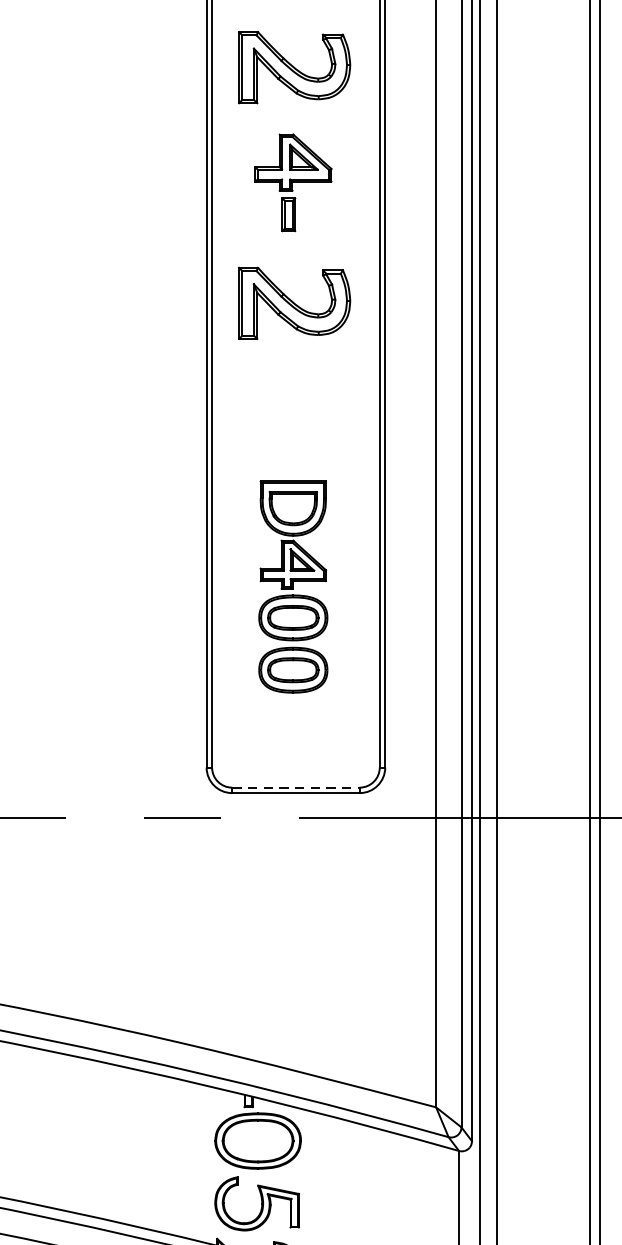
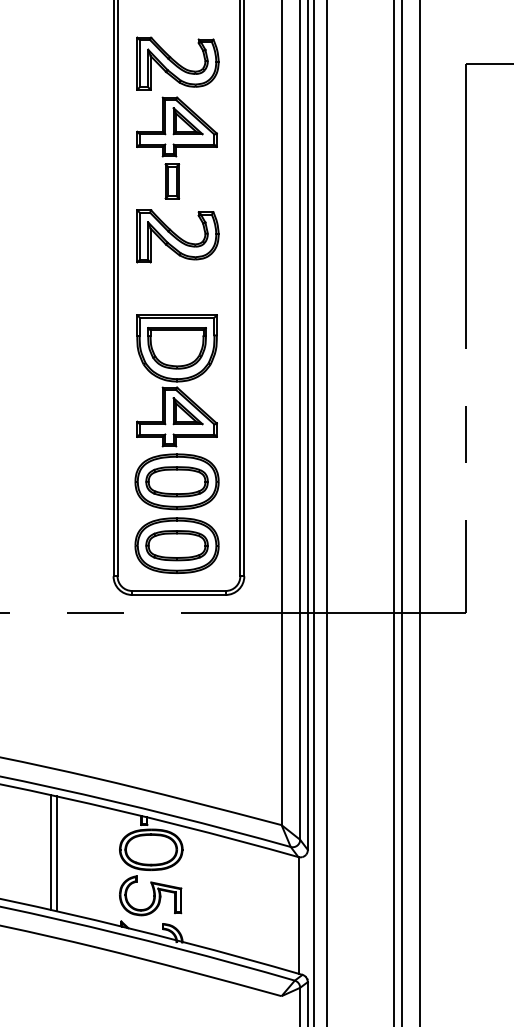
part: (292, 182) -> (176, 147), size x1.43
part: (292, 586) -> (176, 443), size x1.67
line: (295, 786) -> (178, 590), dashed -> solid
line: (120, 1144) -> (50, 852), added
line: (130, 1146) -> (57, 853), added

